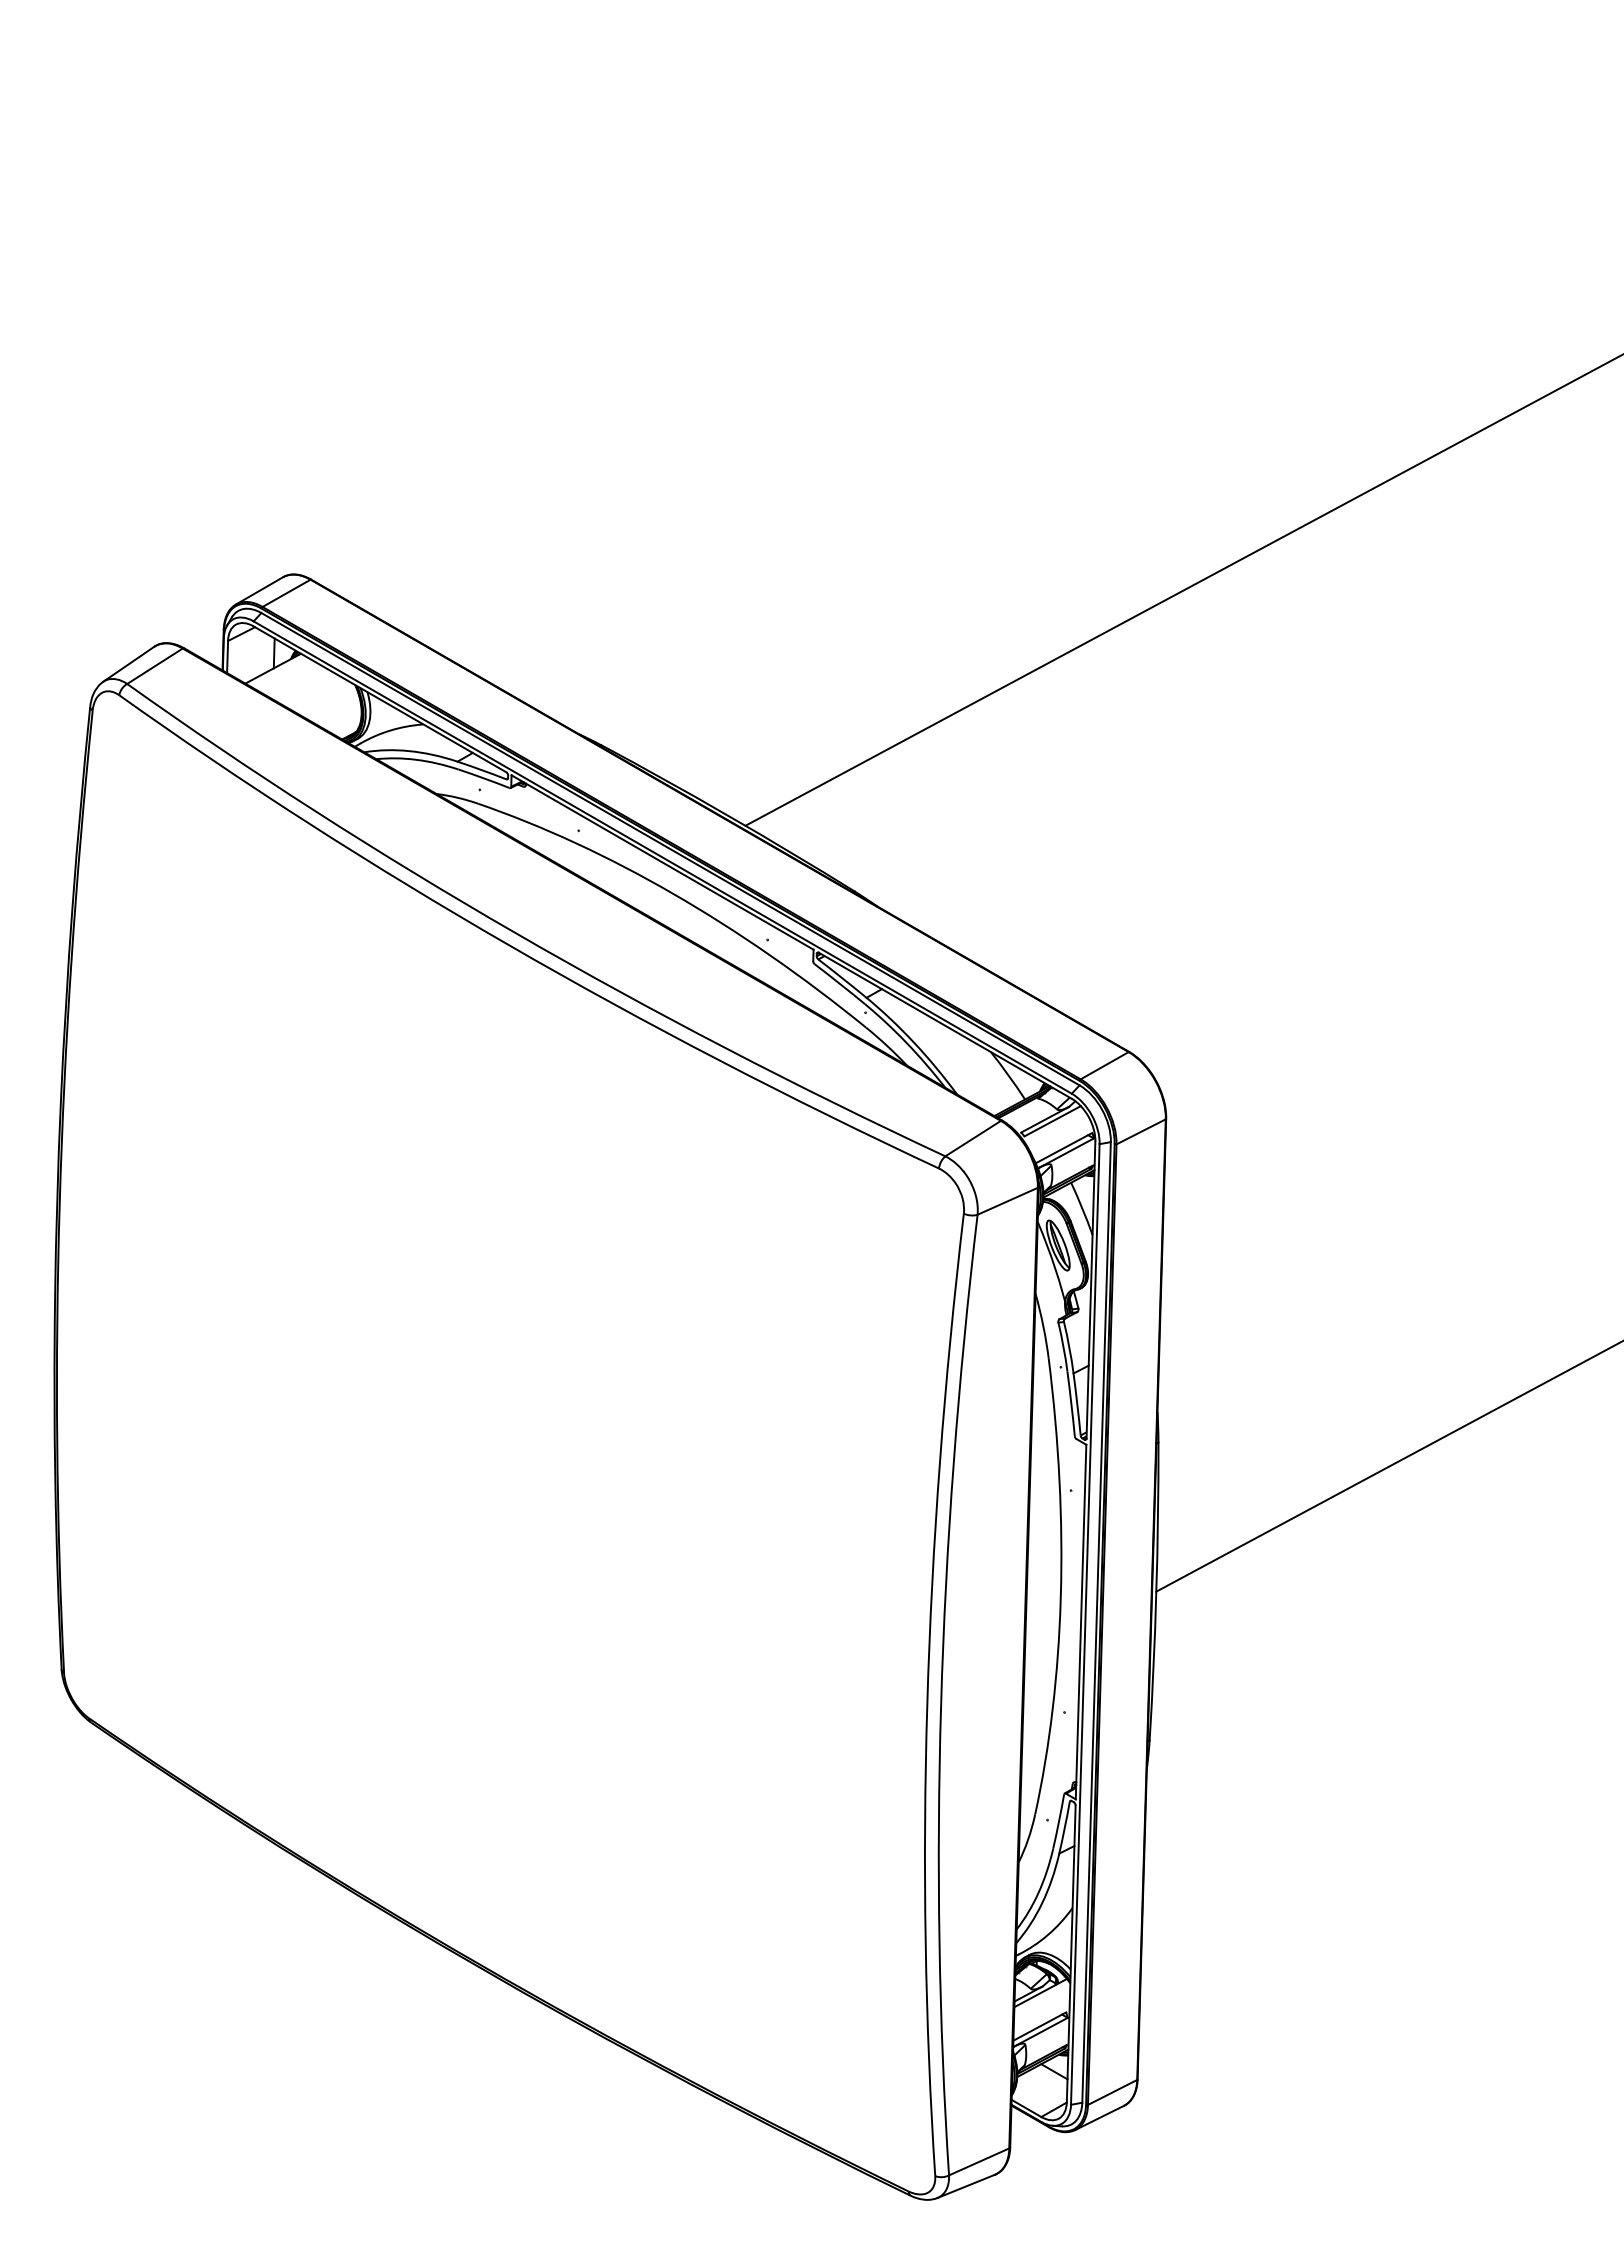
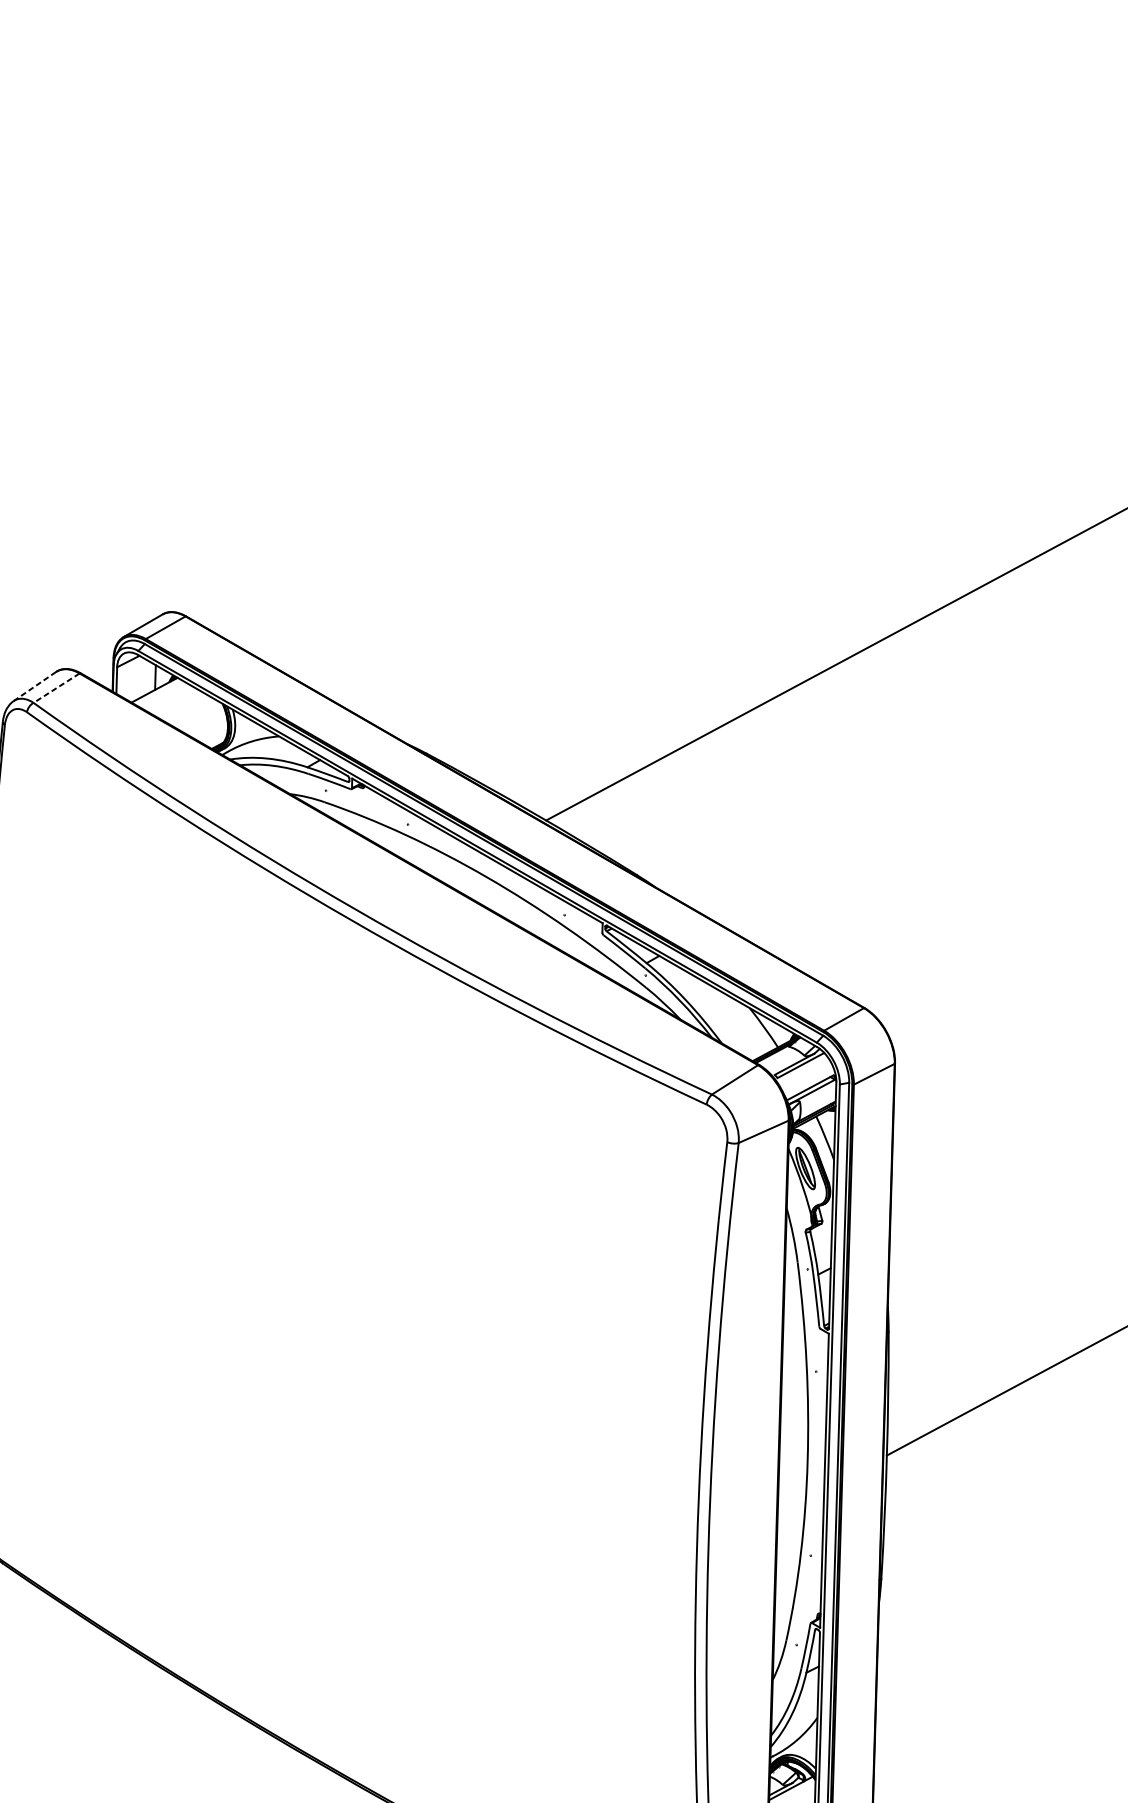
line: (128, 664) -> (34, 686), solid -> dashed
line: (155, 666) -> (57, 688), solid -> dashed

